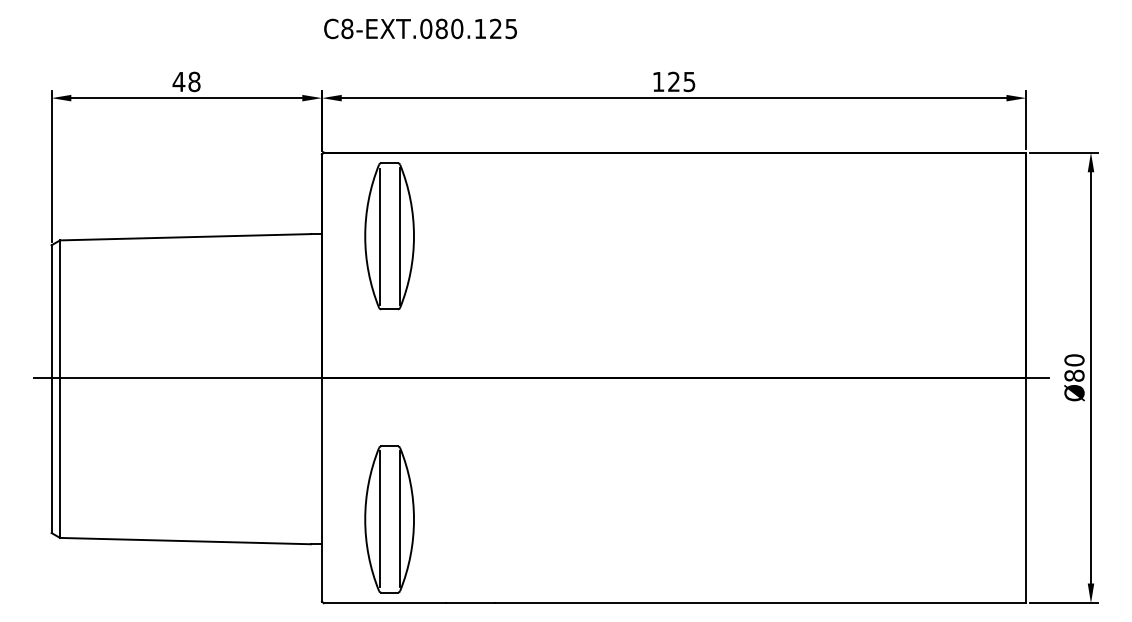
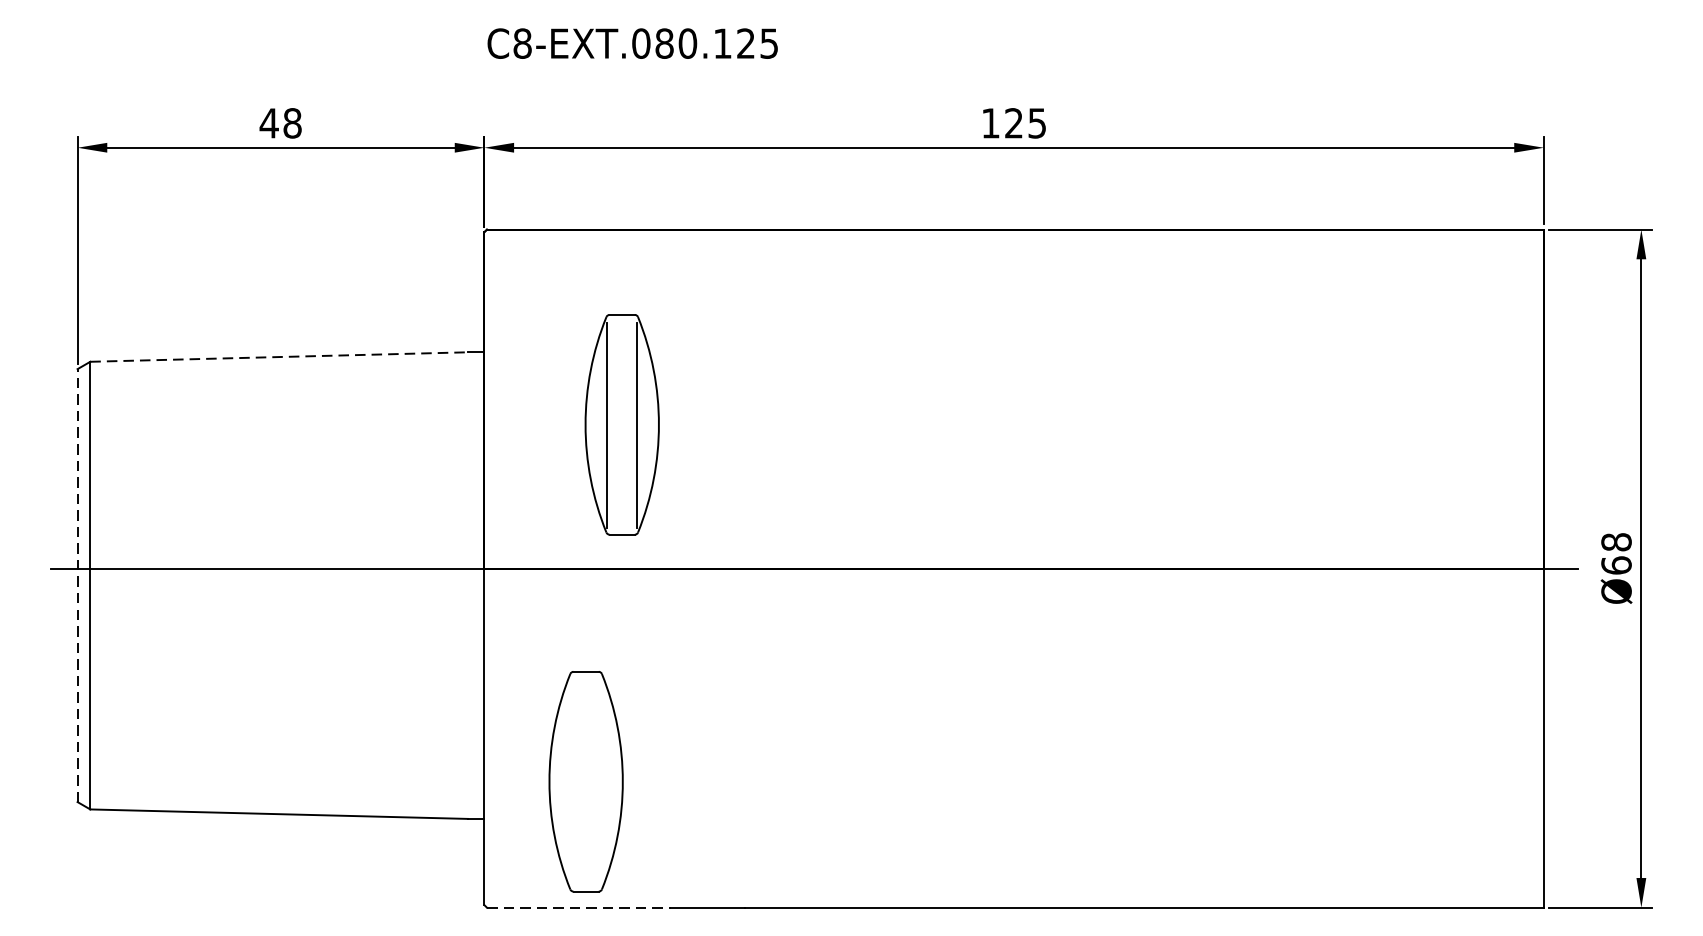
part: (389, 236) -> (622, 425), moved
line: (185, 237) -> (279, 357), solid -> dashed
text: (1074, 367) -> (1616, 553), Ø80 -> Ø68
line: (51, 389) -> (77, 586), solid -> dashed
line: (379, 518) -> (570, 780), removed
line: (399, 519) -> (601, 781), removed
line: (385, 603) -> (579, 908), solid -> dashed

